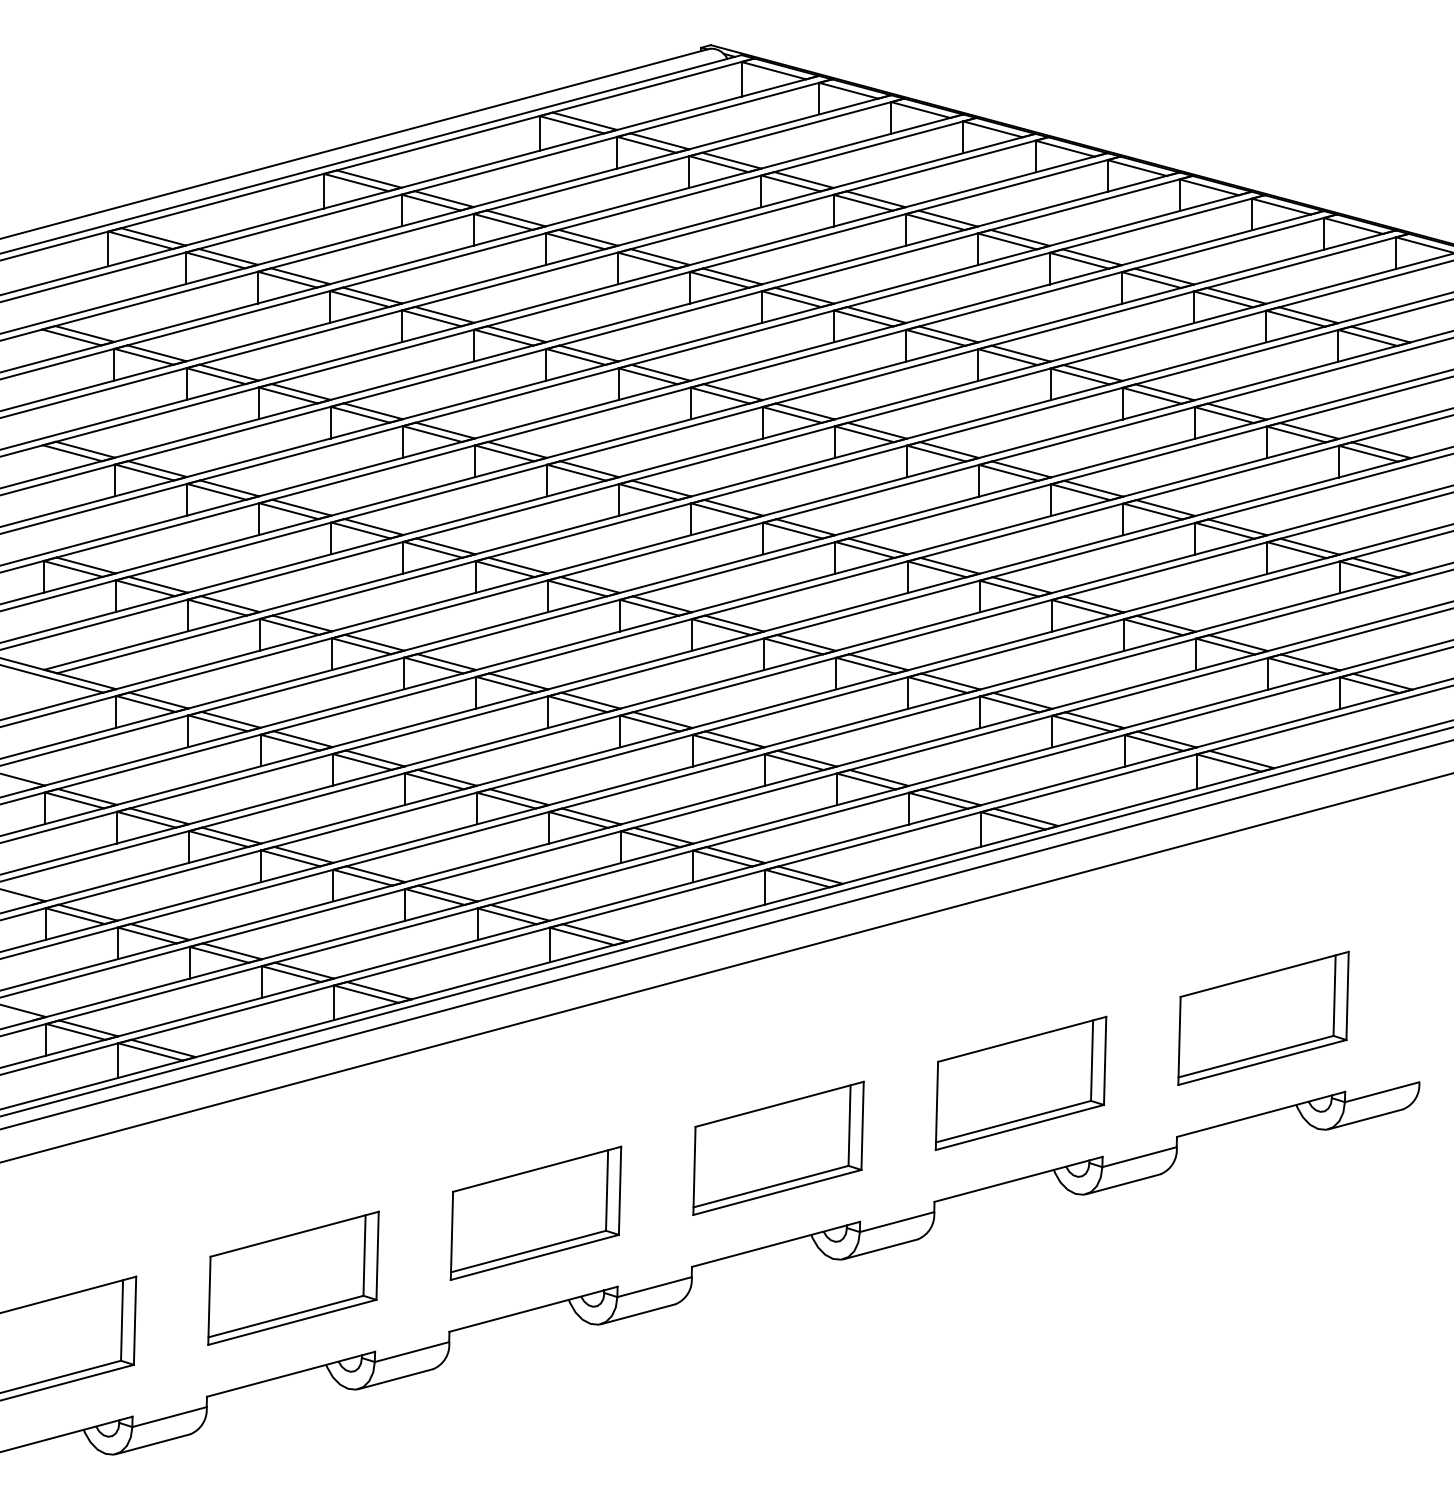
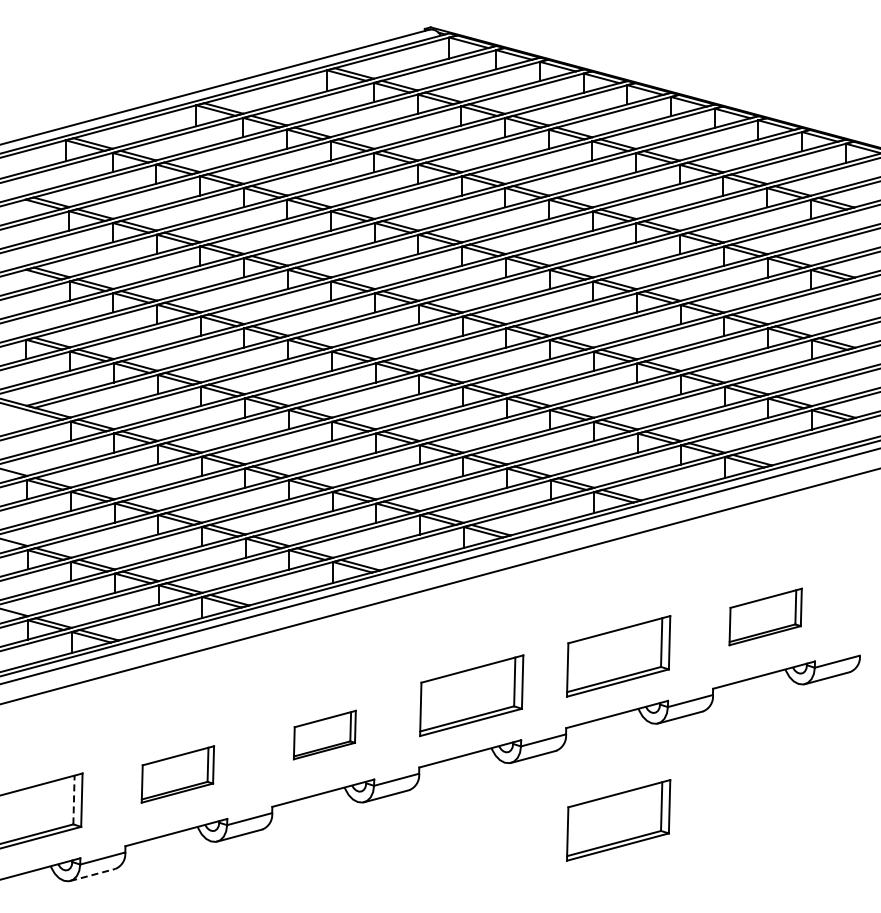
part: (1263, 1017) -> (765, 616), size x0.7
part: (535, 1212) -> (324, 734), size x0.6
part: (292, 1278) -> (177, 774), size x0.7
line: (122, 1319) -> (74, 799), solid -> dashed
part: (1020, 1354) -> (618, 820), added
line: (154, 1443) -> (93, 874), solid -> dashed

